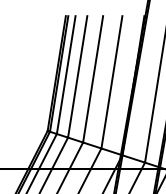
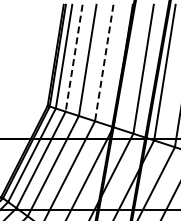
line: (78, 77) -> (74, 58), solid -> dashed
line: (112, 82) -> (104, 63), solid -> dashed

